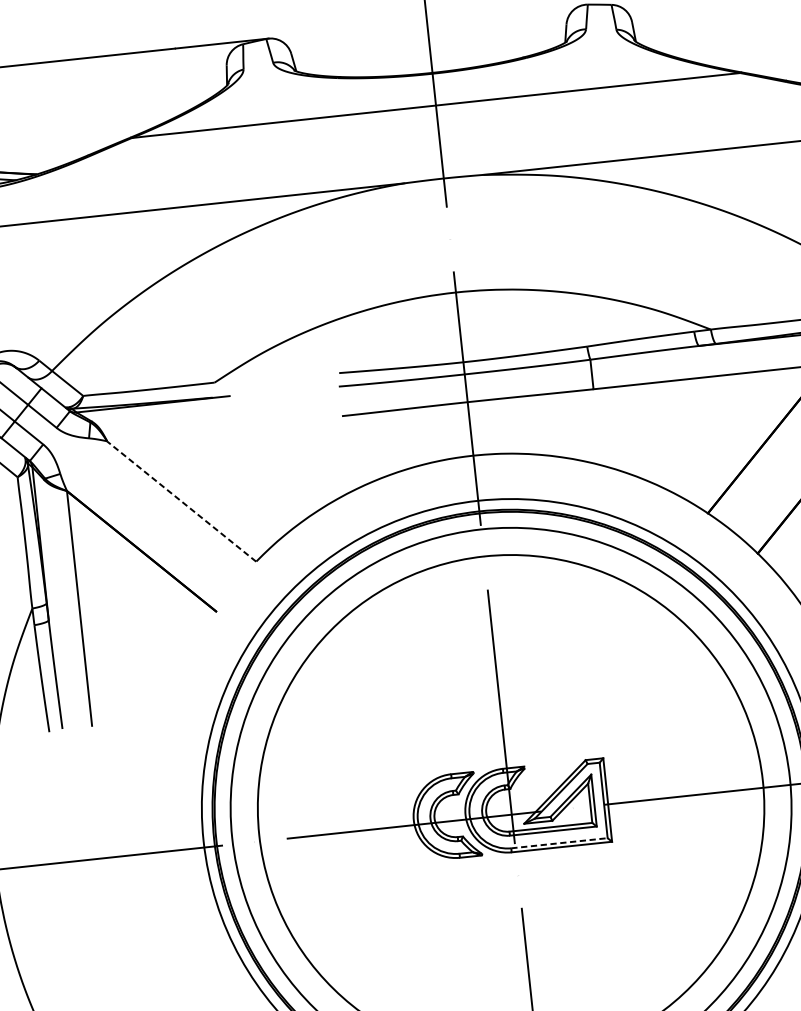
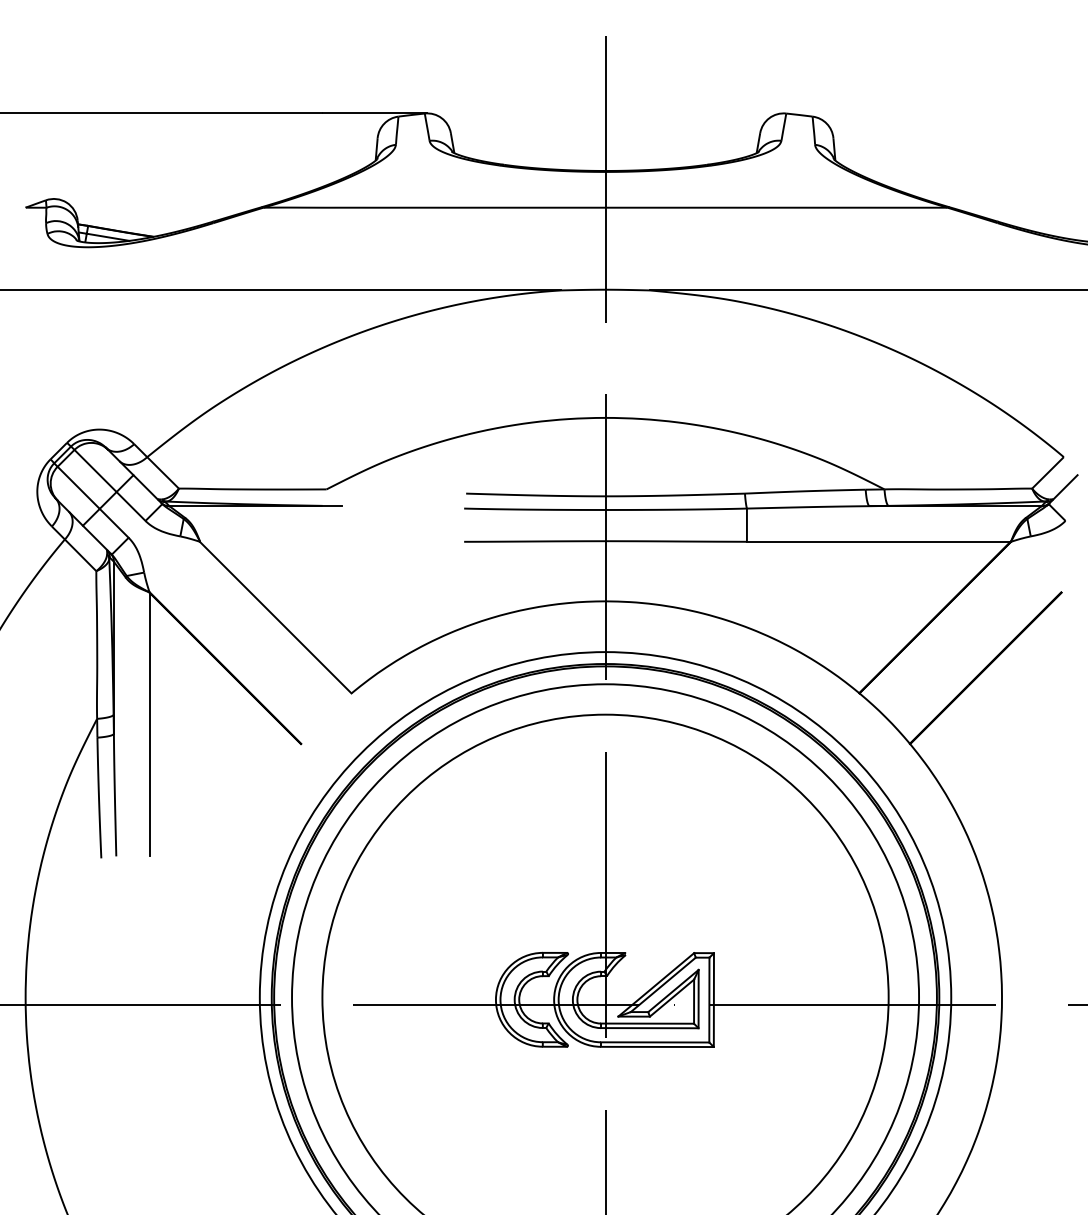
line: (181, 501) -> (275, 617), dashed -> solid
line: (559, 843) -> (655, 1042), dashed -> solid

